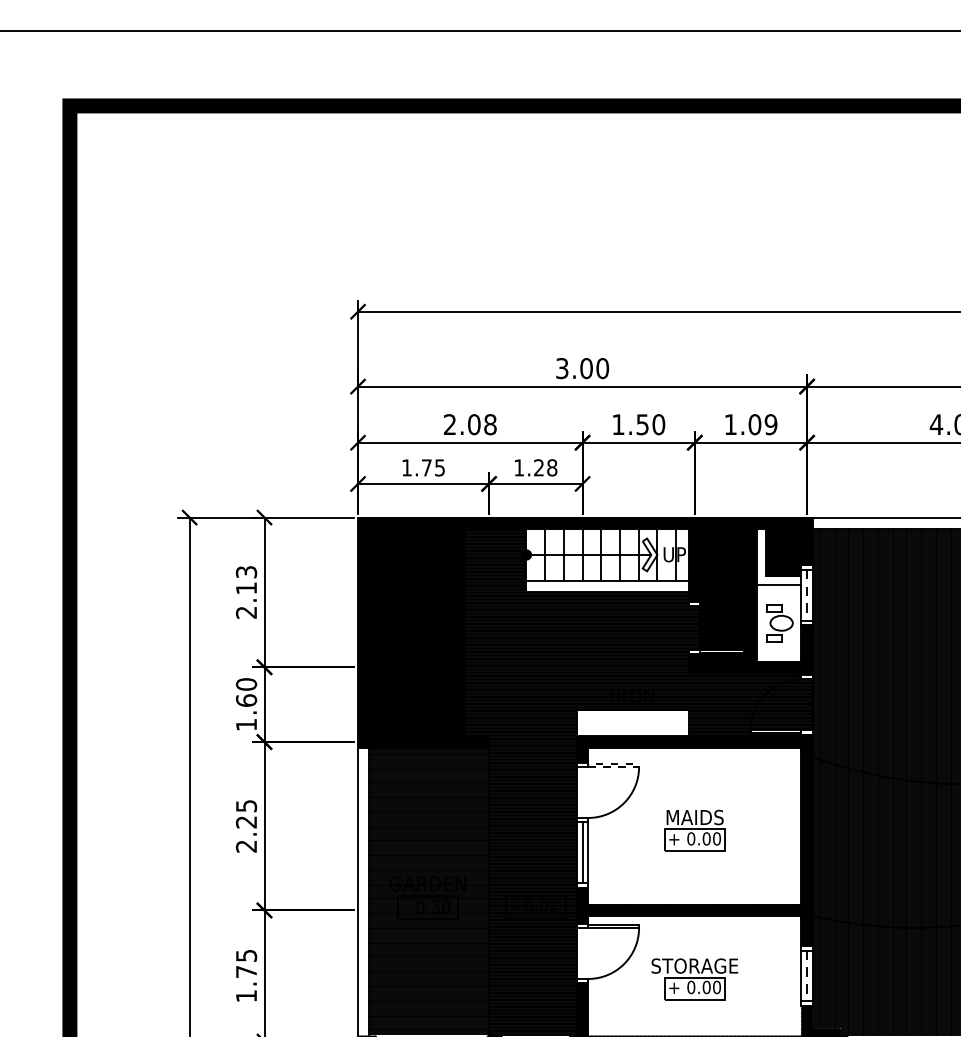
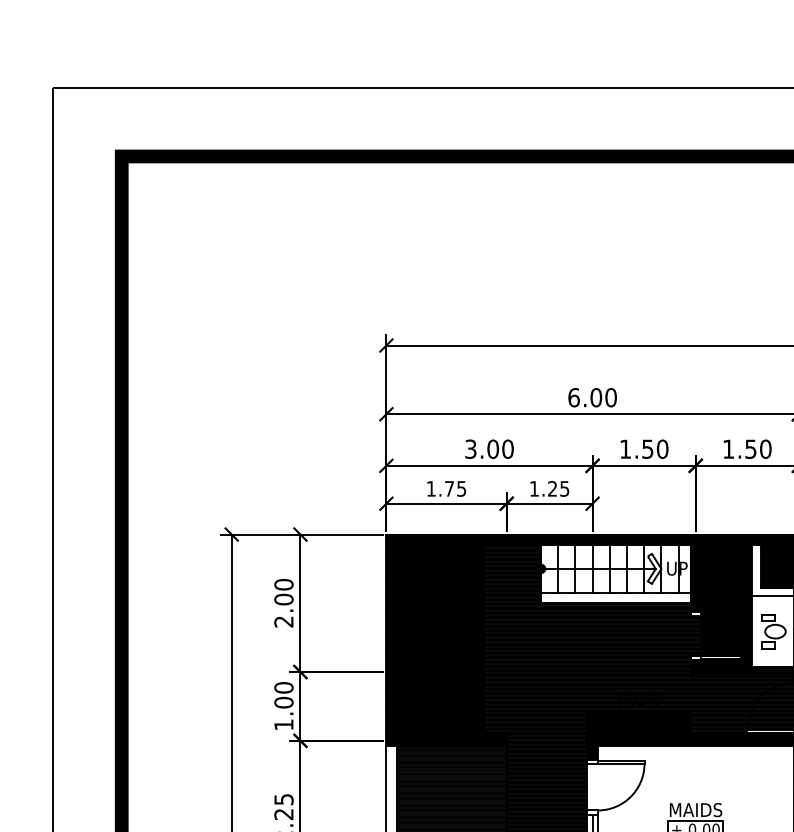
text: (562, 368) -> (574, 397), 3.00 -> 6.00
text: (470, 424) -> (489, 449), 2.08 -> 3.00
text: (762, 424) -> (757, 449), 1.09 -> 1.50
text: (552, 467) -> (565, 488), 1.28 -> 1.25
text: (246, 579) -> (283, 591), 2.13 -> 2.00
text: (246, 700) -> (283, 702), 1.60 -> 1.00
hatch: (633, 723) -> (639, 723), added
line: (639, 765) -> (644, 762), dashed -> solid

